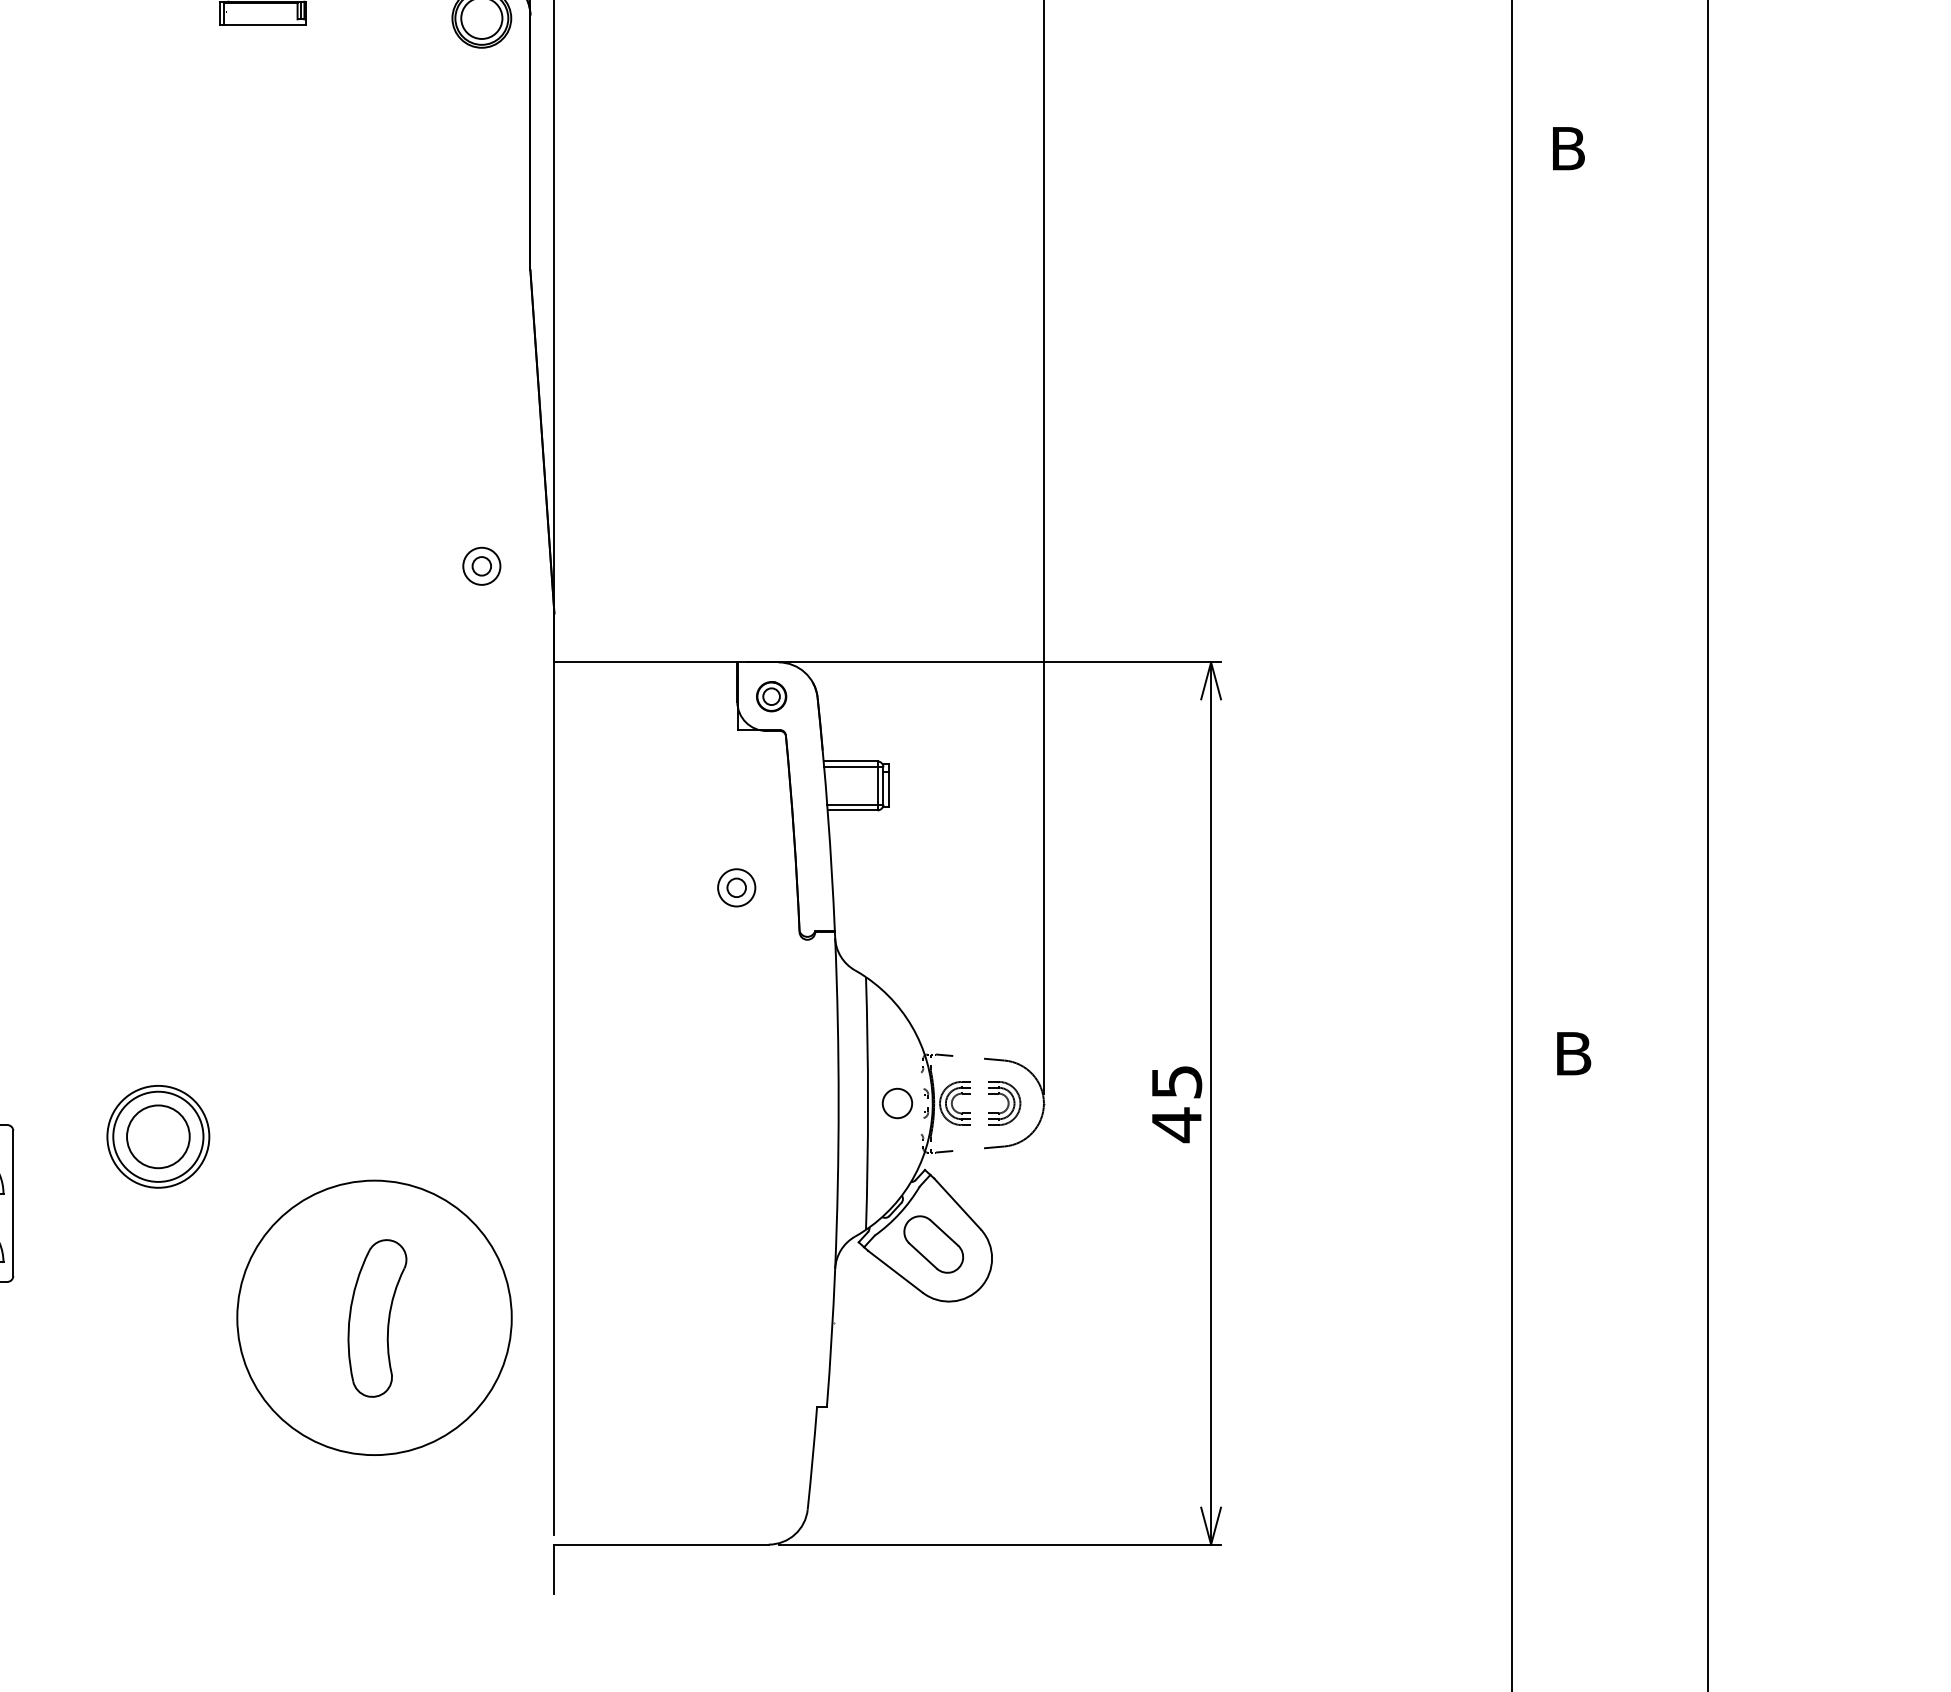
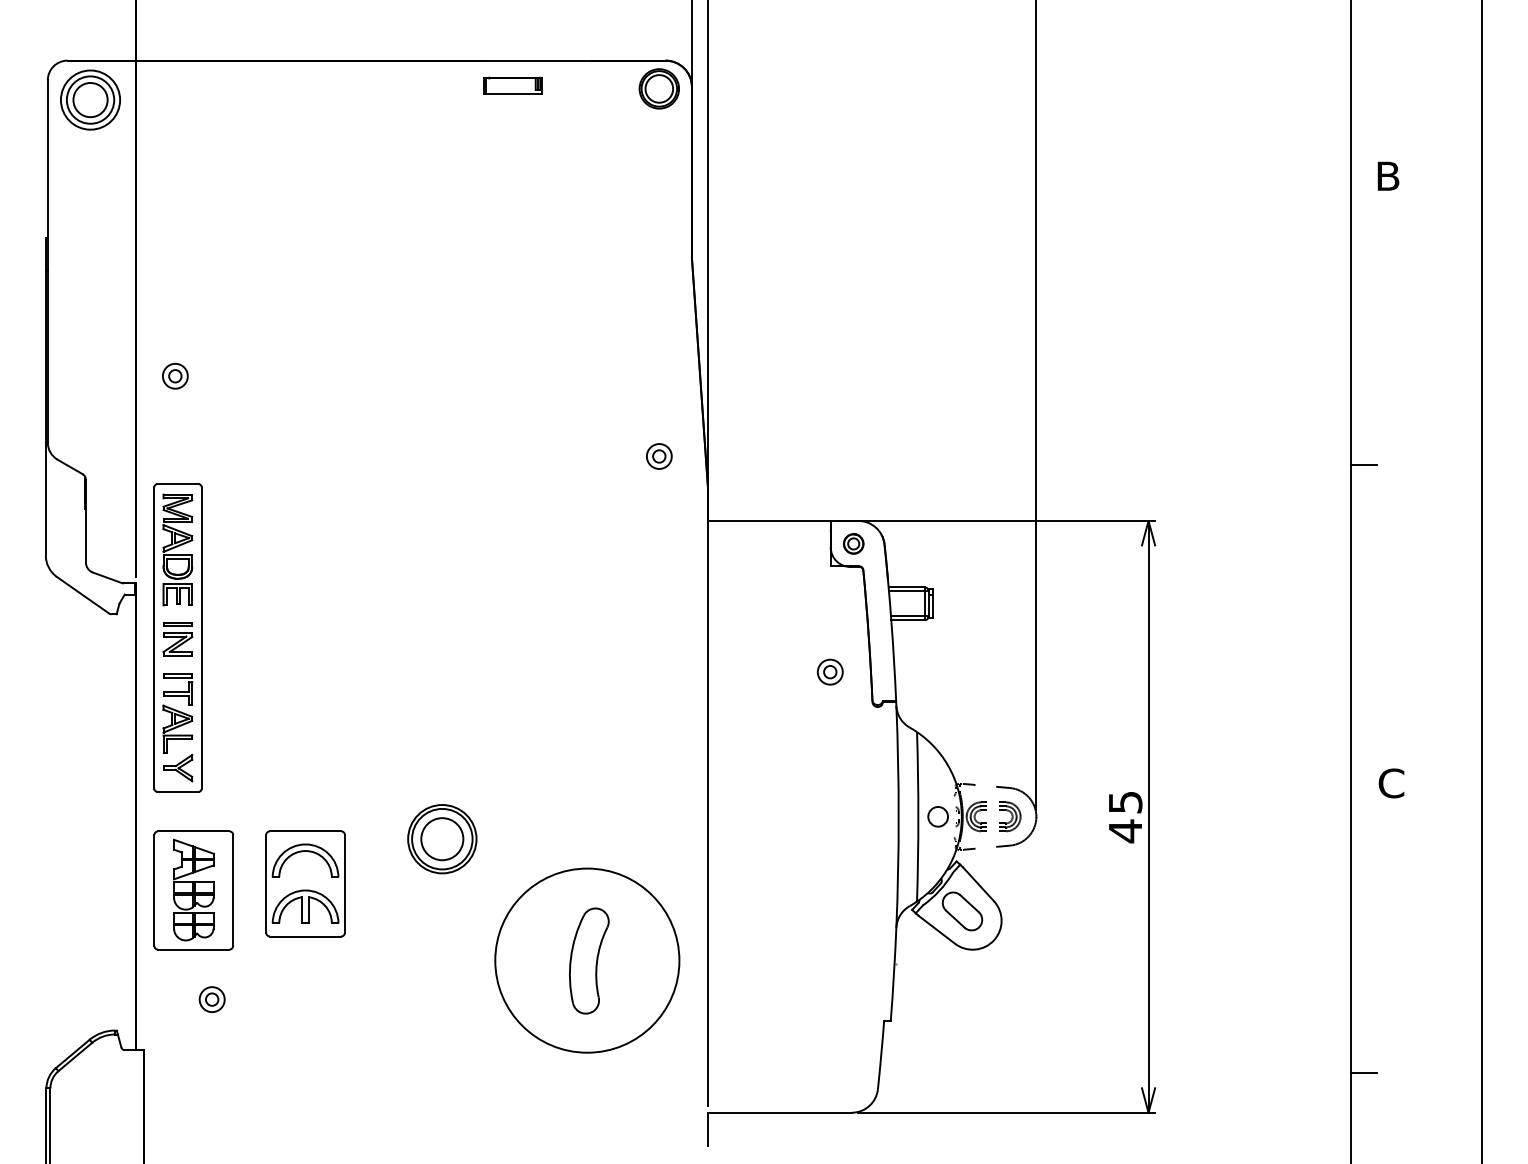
line: (1531, 579) -> (1363, 465), added
text: (1573, 1053) -> (1391, 783), B -> C
line: (1531, 1484) -> (1363, 1072), added

